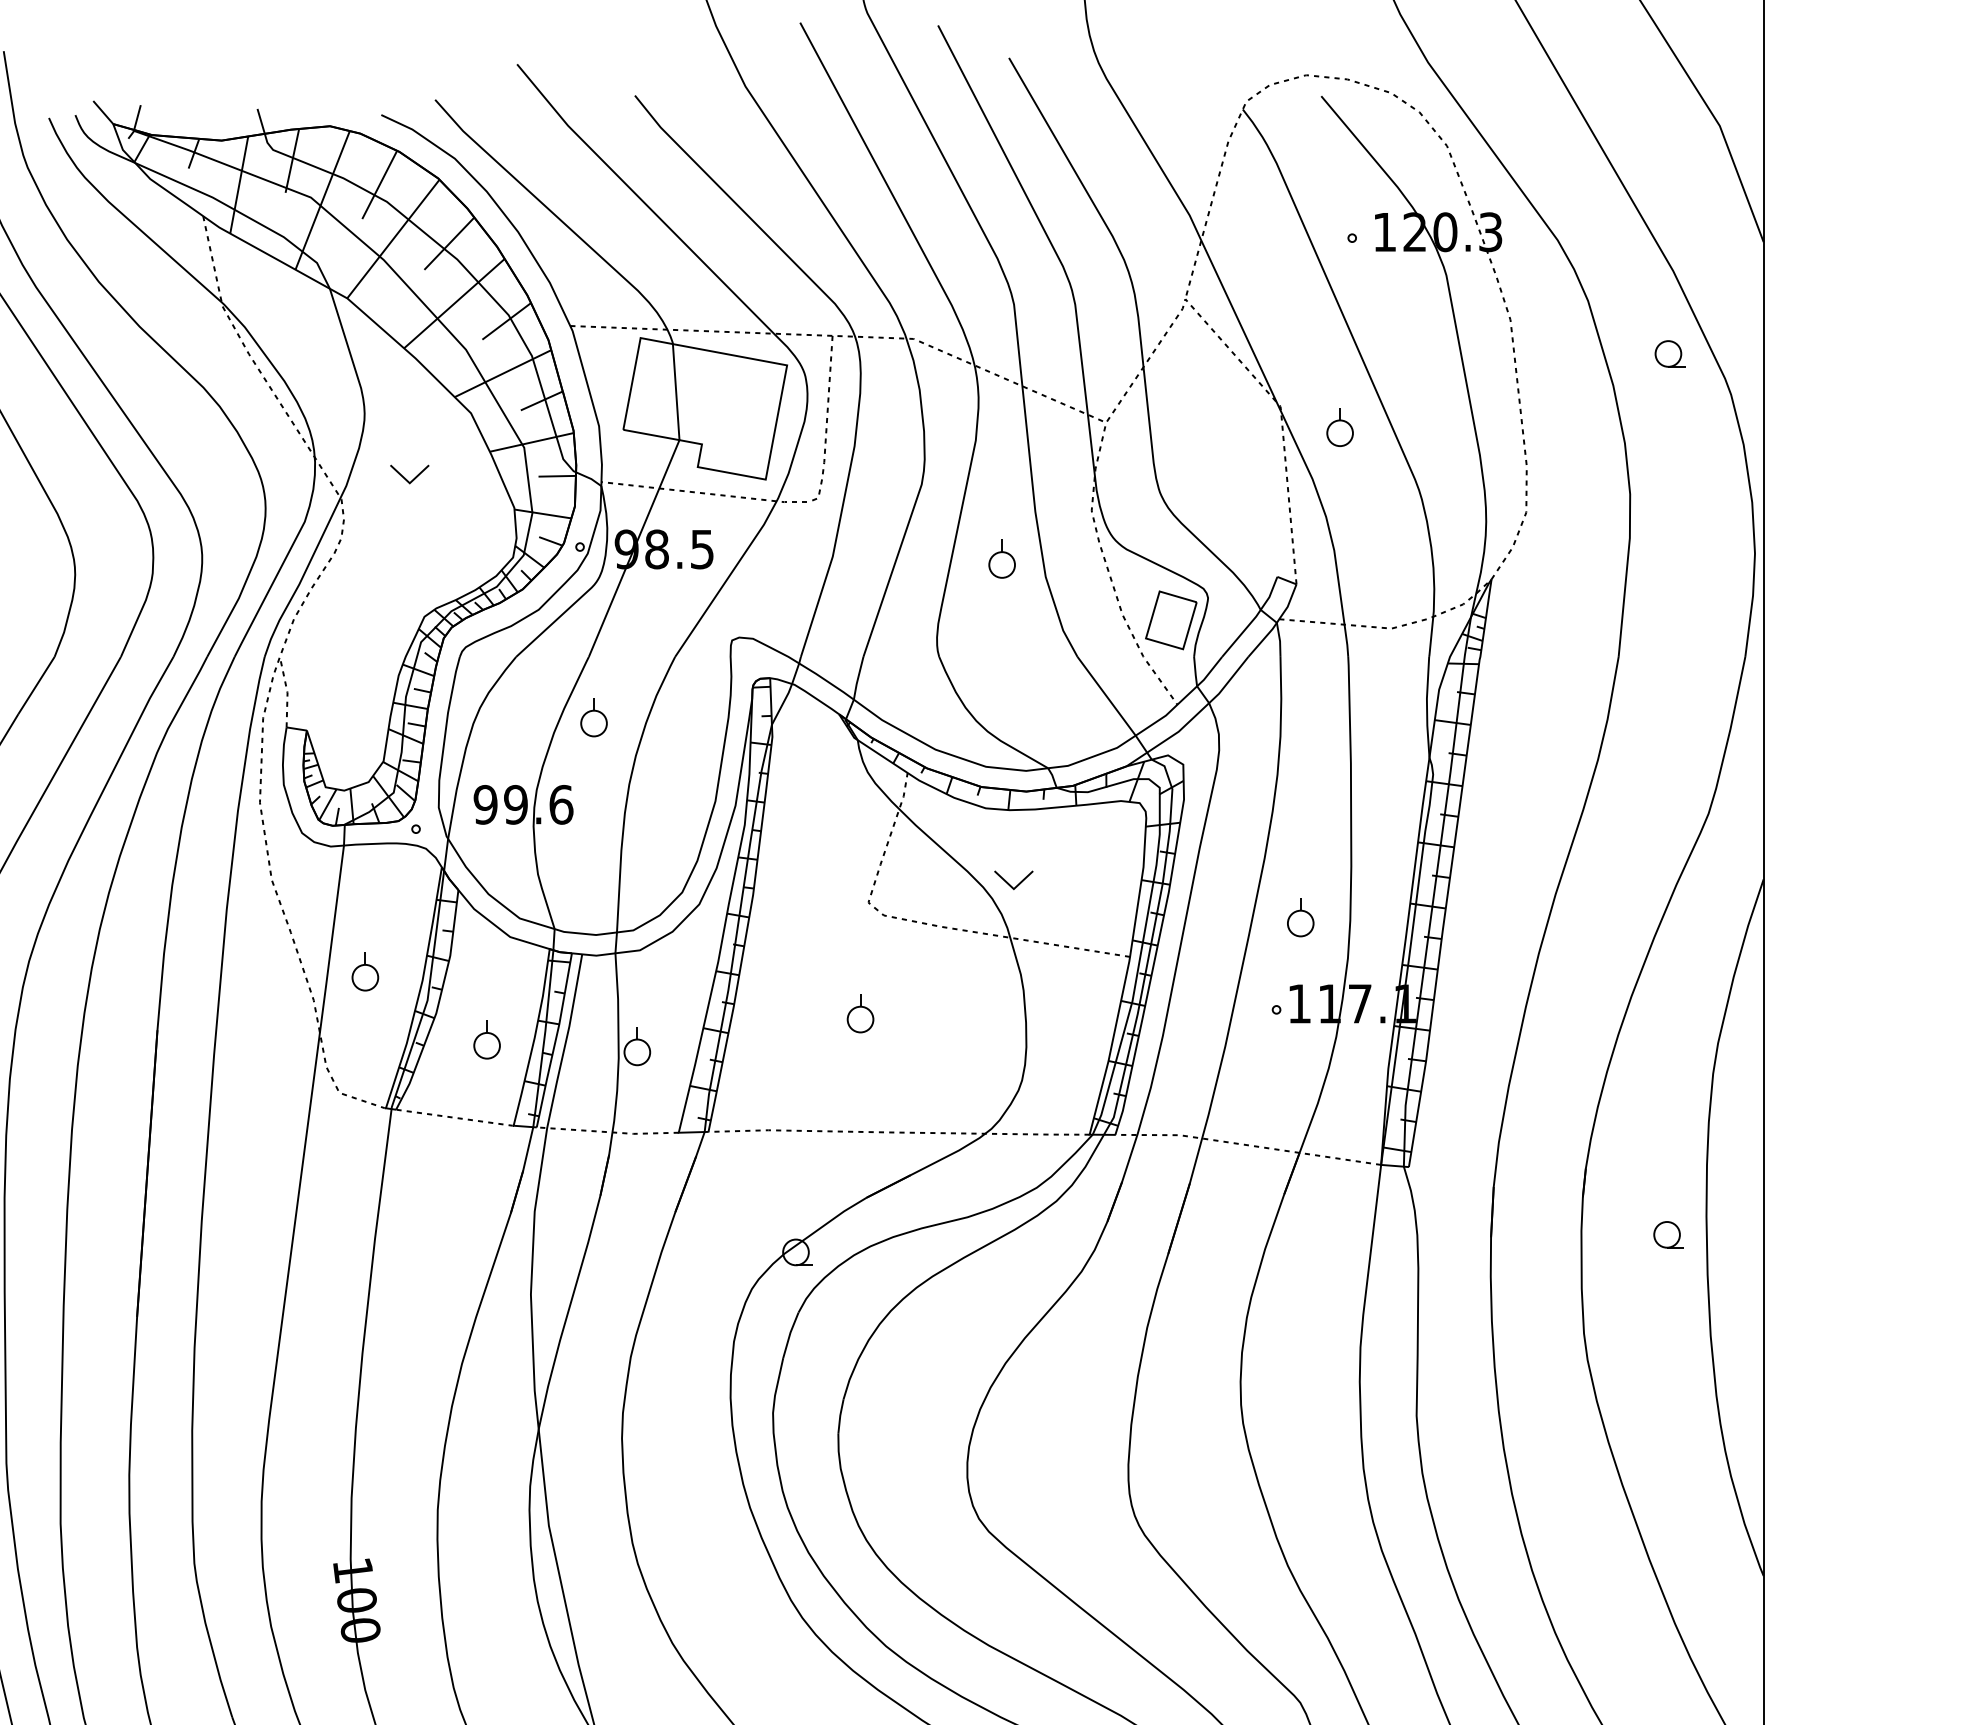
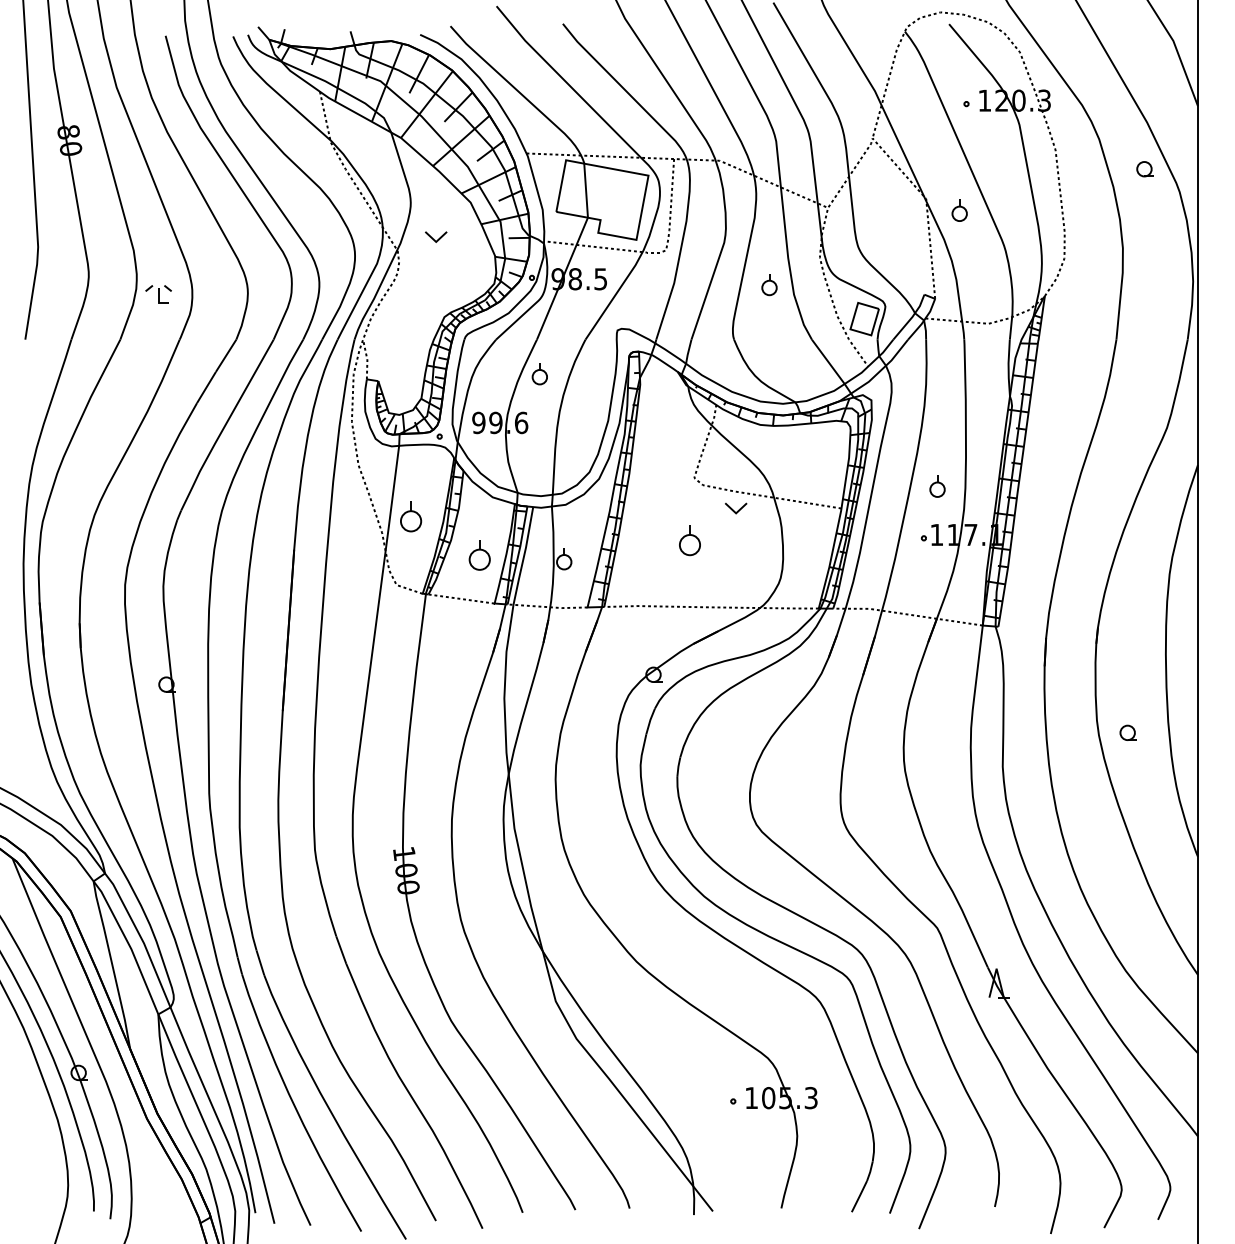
part: (1014, 880) -> (736, 508), moved
part: (365, 972) -> (411, 517), size x1.4
part: (859, 1013) -> (689, 540), size x1.4
part: (486, 1040) -> (479, 555), size x1.4
part: (1666, 1234) -> (1127, 732), moved

